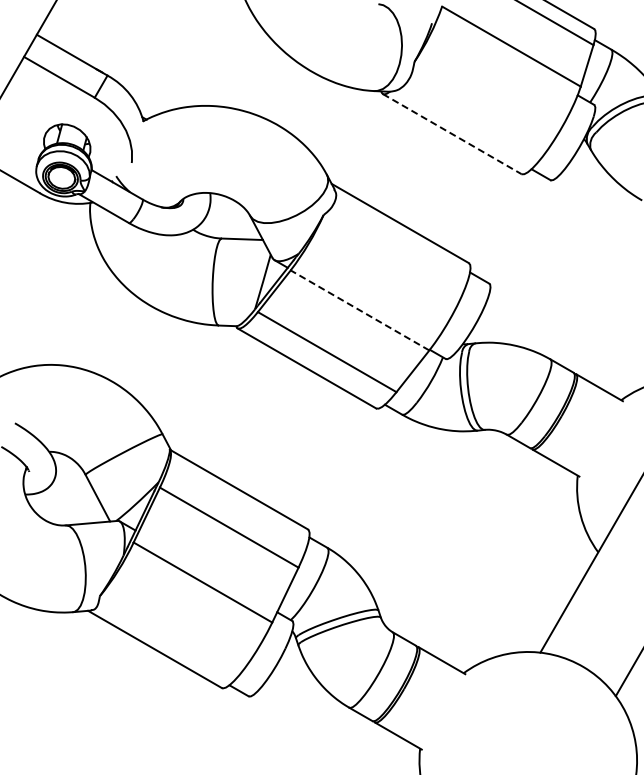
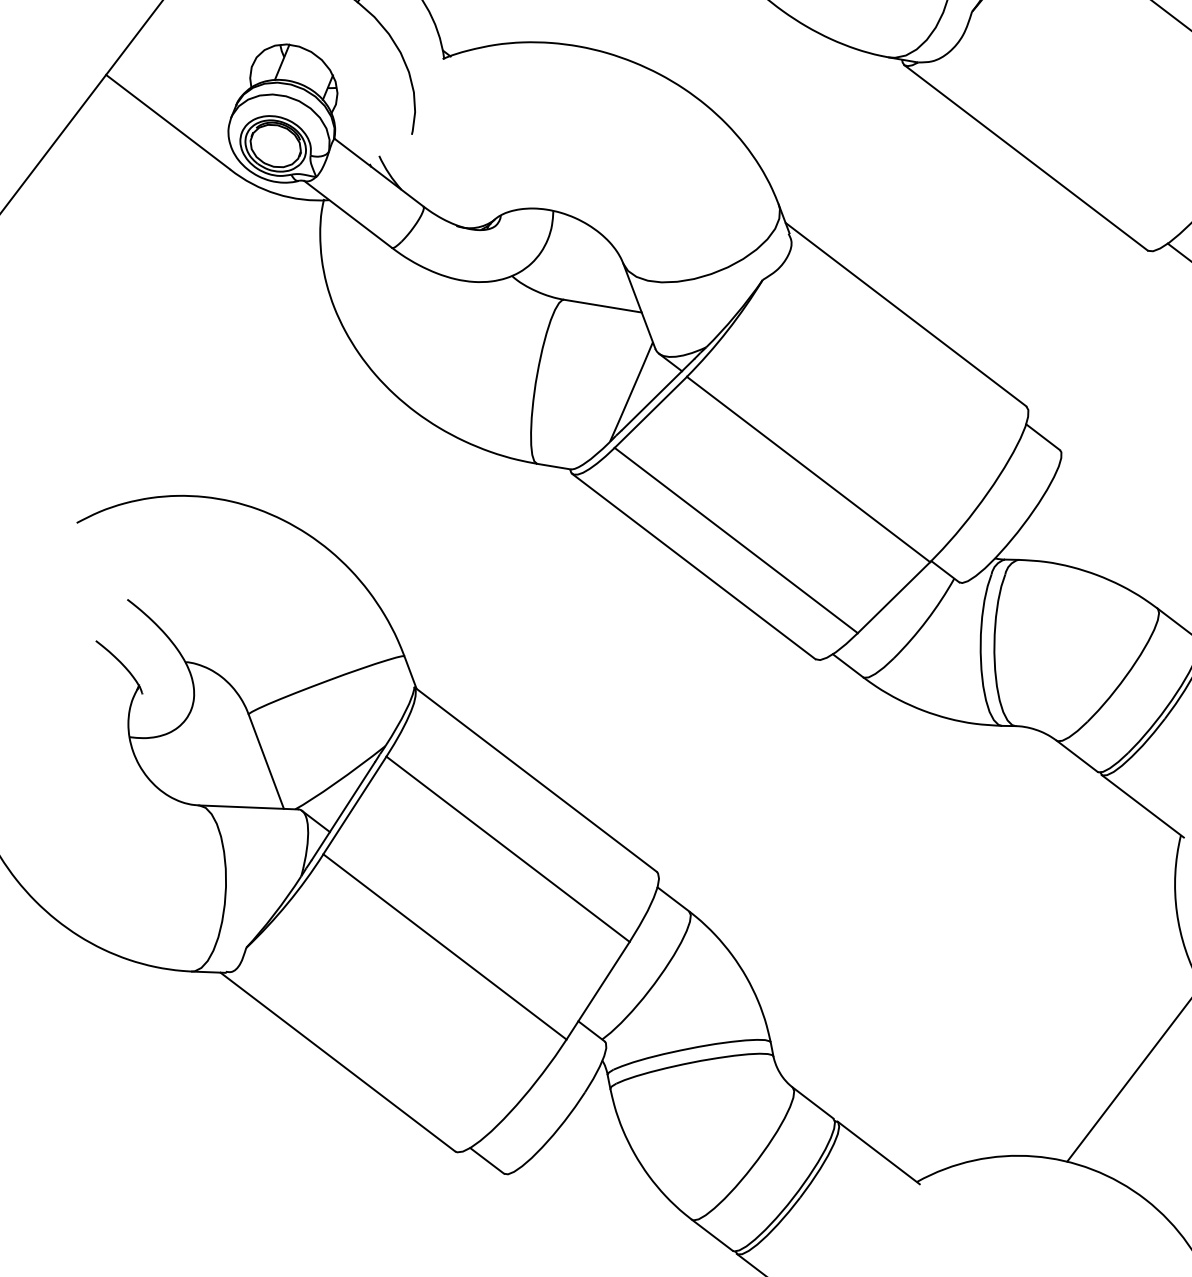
line: (452, 134) -> (1026, 158), dashed -> solid
line: (359, 310) -> (807, 469), dashed -> solid

